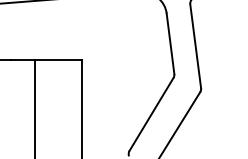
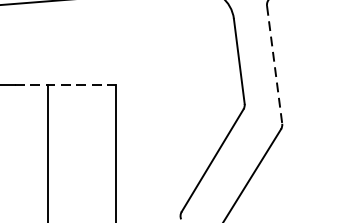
line: (195, 46) -> (274, 65), solid -> dashed
line: (46, 60) -> (65, 84), solid -> dashed

